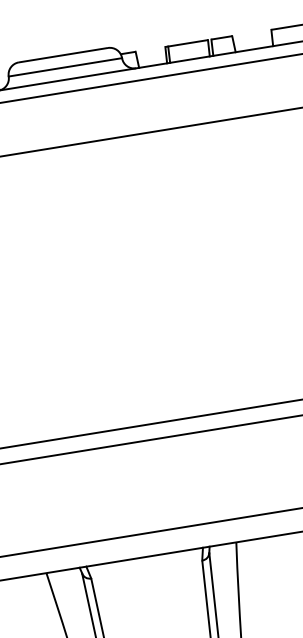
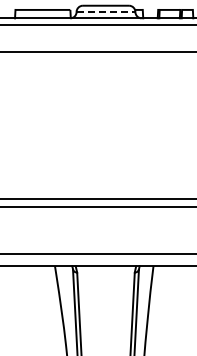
line: (66, 68) -> (106, 12), solid -> dashed

